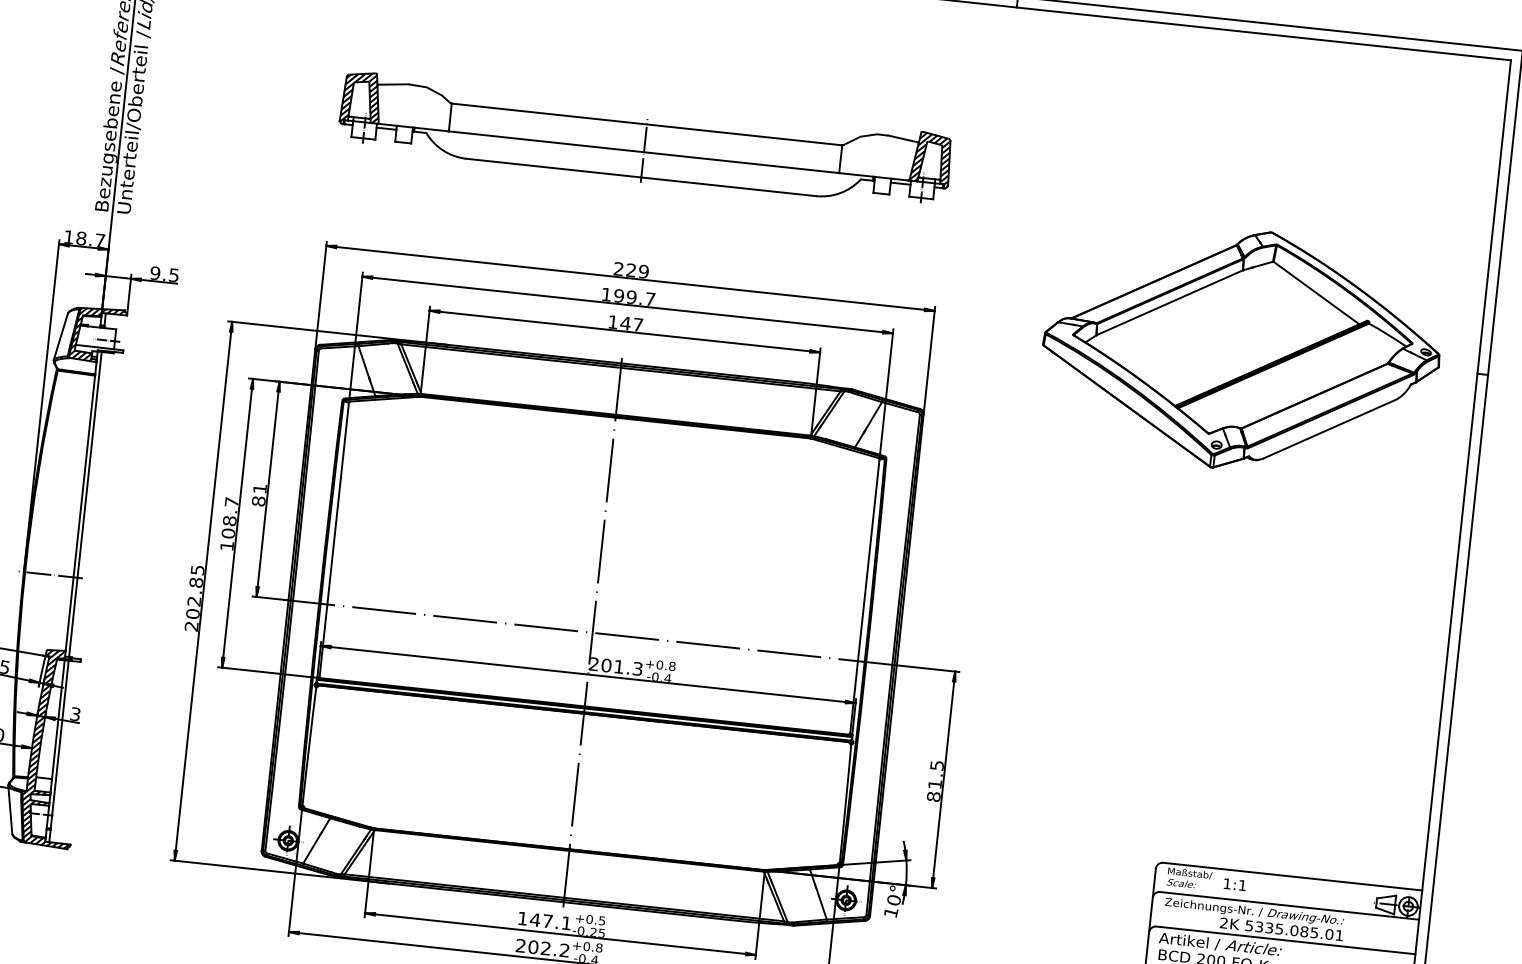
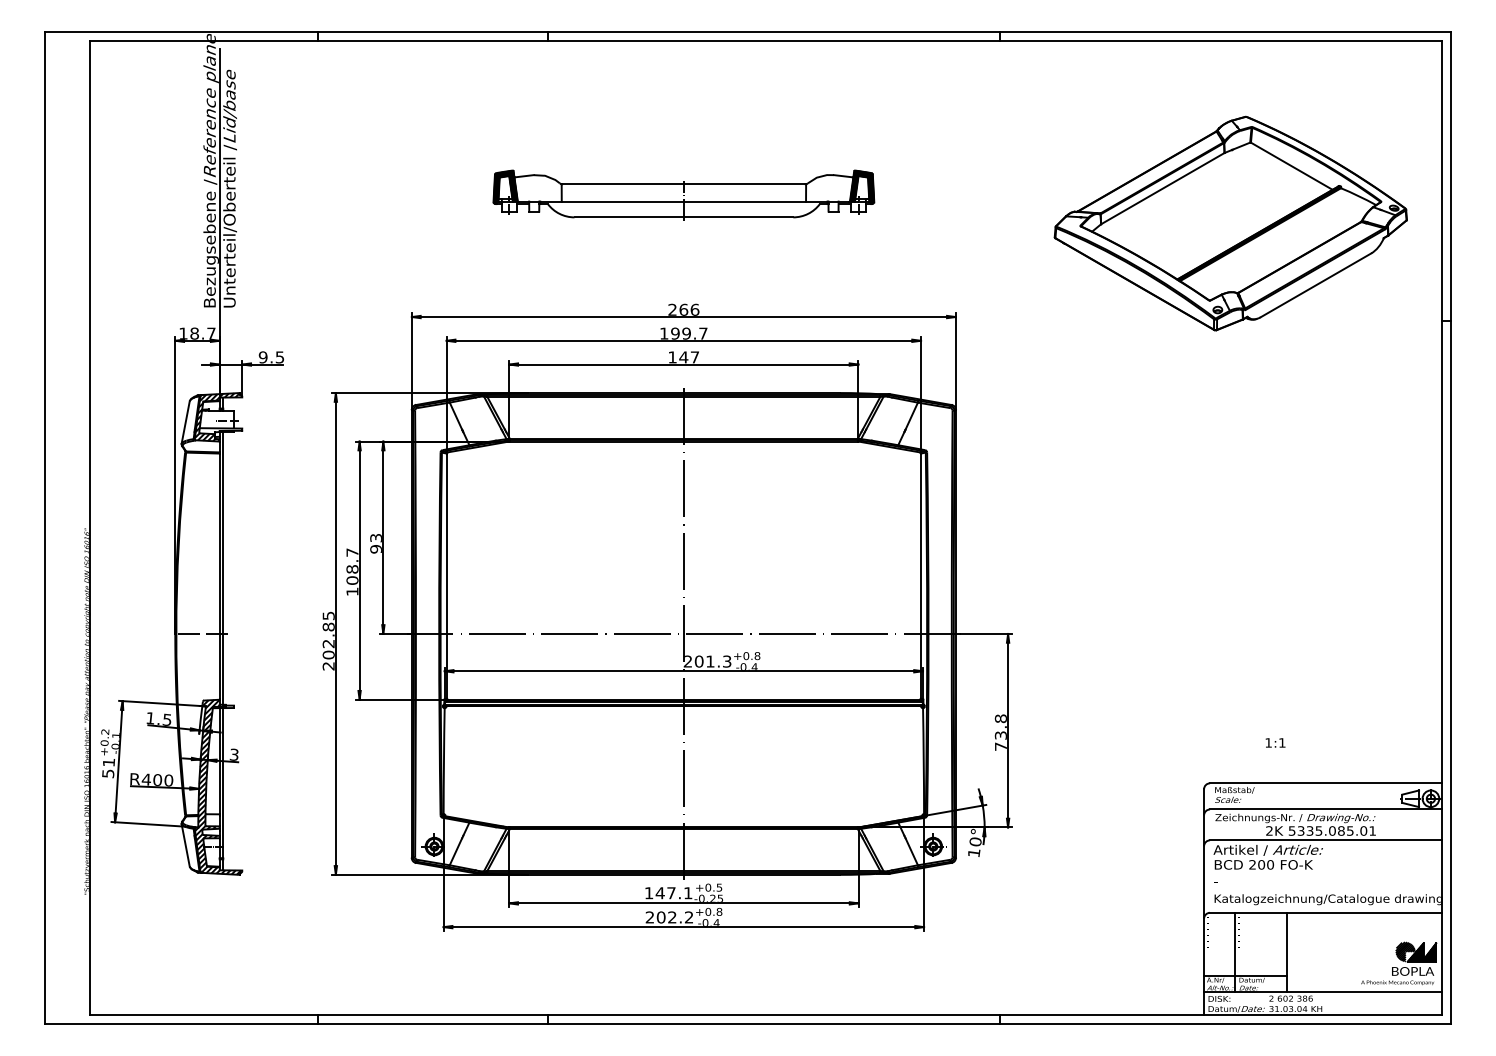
part: (644, 142) -> (683, 195), size x0.7
text: (637, 270) -> (689, 309), 229 -> 266
part: (1241, 349) -> (1230, 223), moved
text: (258, 494) -> (375, 543), 81 -> 93
text: (934, 780) -> (1000, 732), 81.5 -> 73.8
text: (1235, 884) -> (1275, 742), moved

